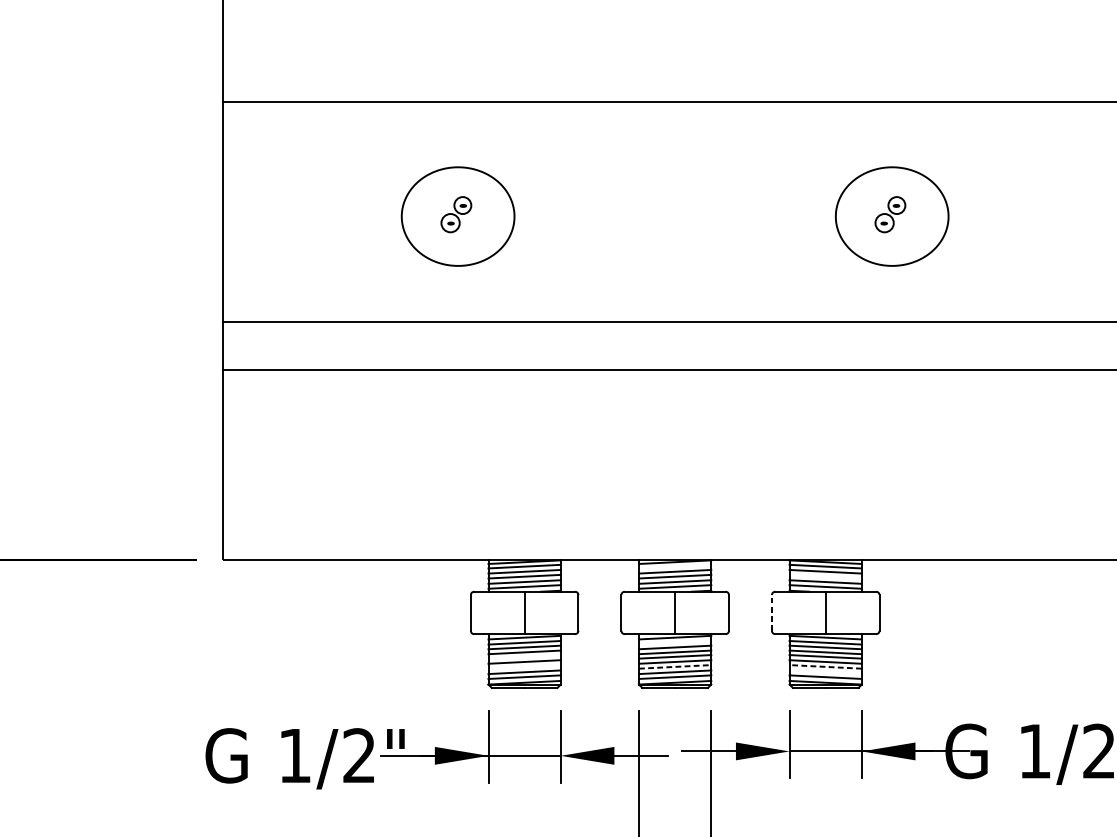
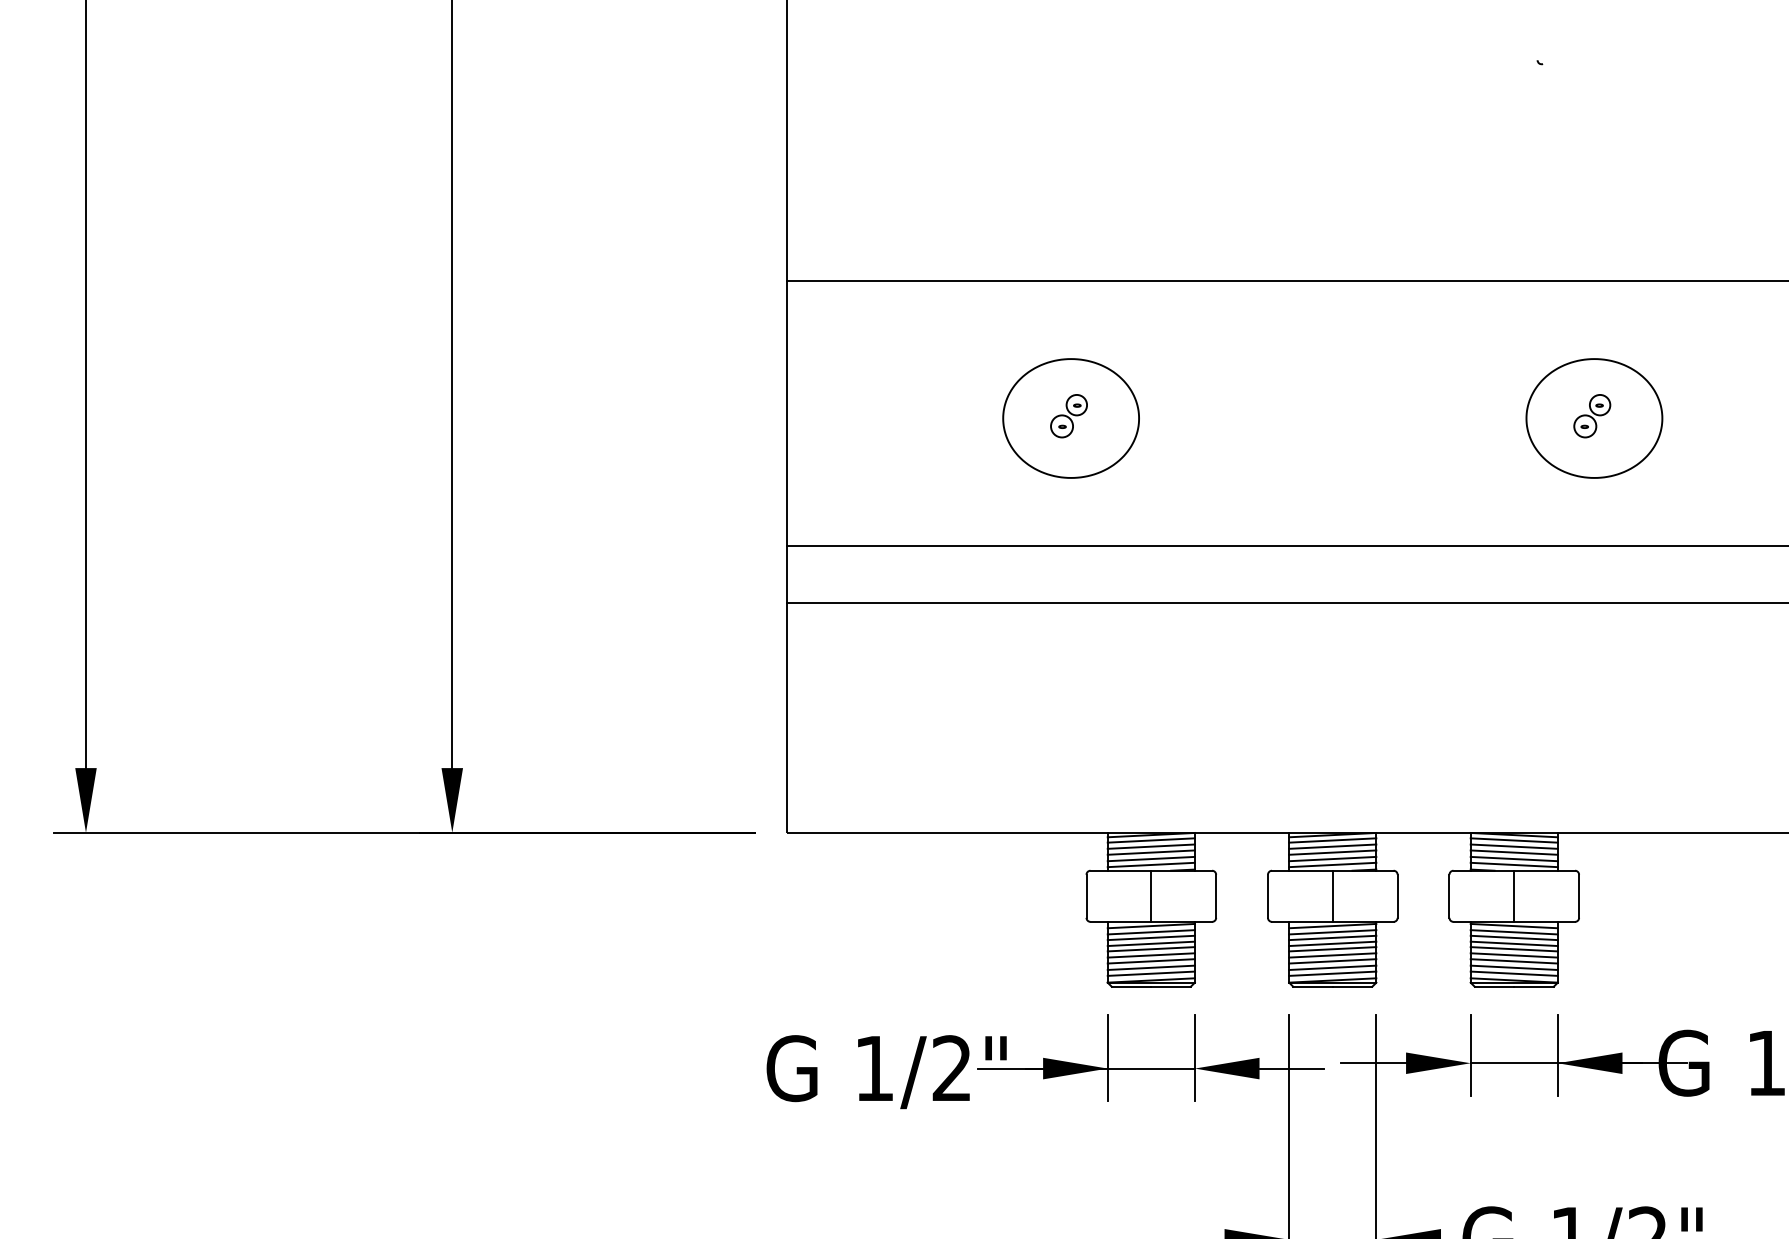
line: (674, 566) -> (1332, 840), added
line: (825, 576) -> (1513, 852), added
line: (771, 613) -> (1449, 896), dashed -> solid
line: (674, 642) -> (1332, 932), added
line: (523, 657) -> (1150, 949), added
line: (523, 667) -> (1150, 961), added
line: (674, 667) -> (1332, 961), dashed -> solid
line: (825, 667) -> (1514, 961), dashed -> solid
line: (825, 671) -> (1513, 967), added

